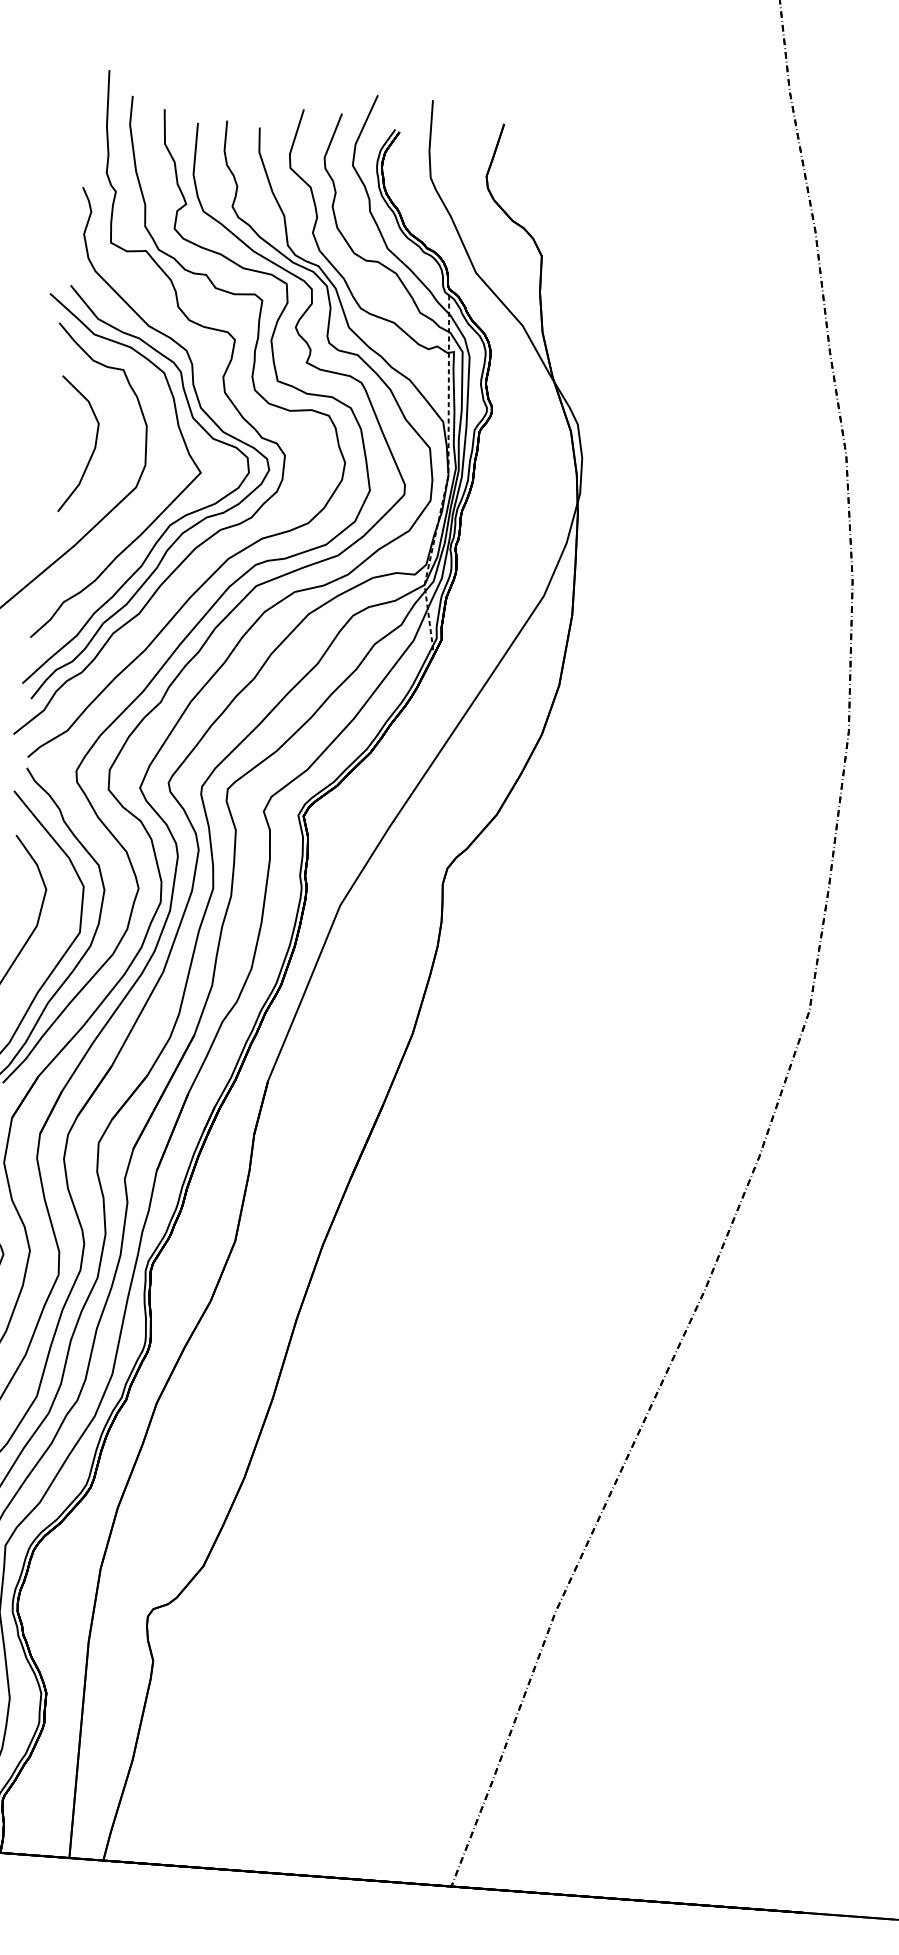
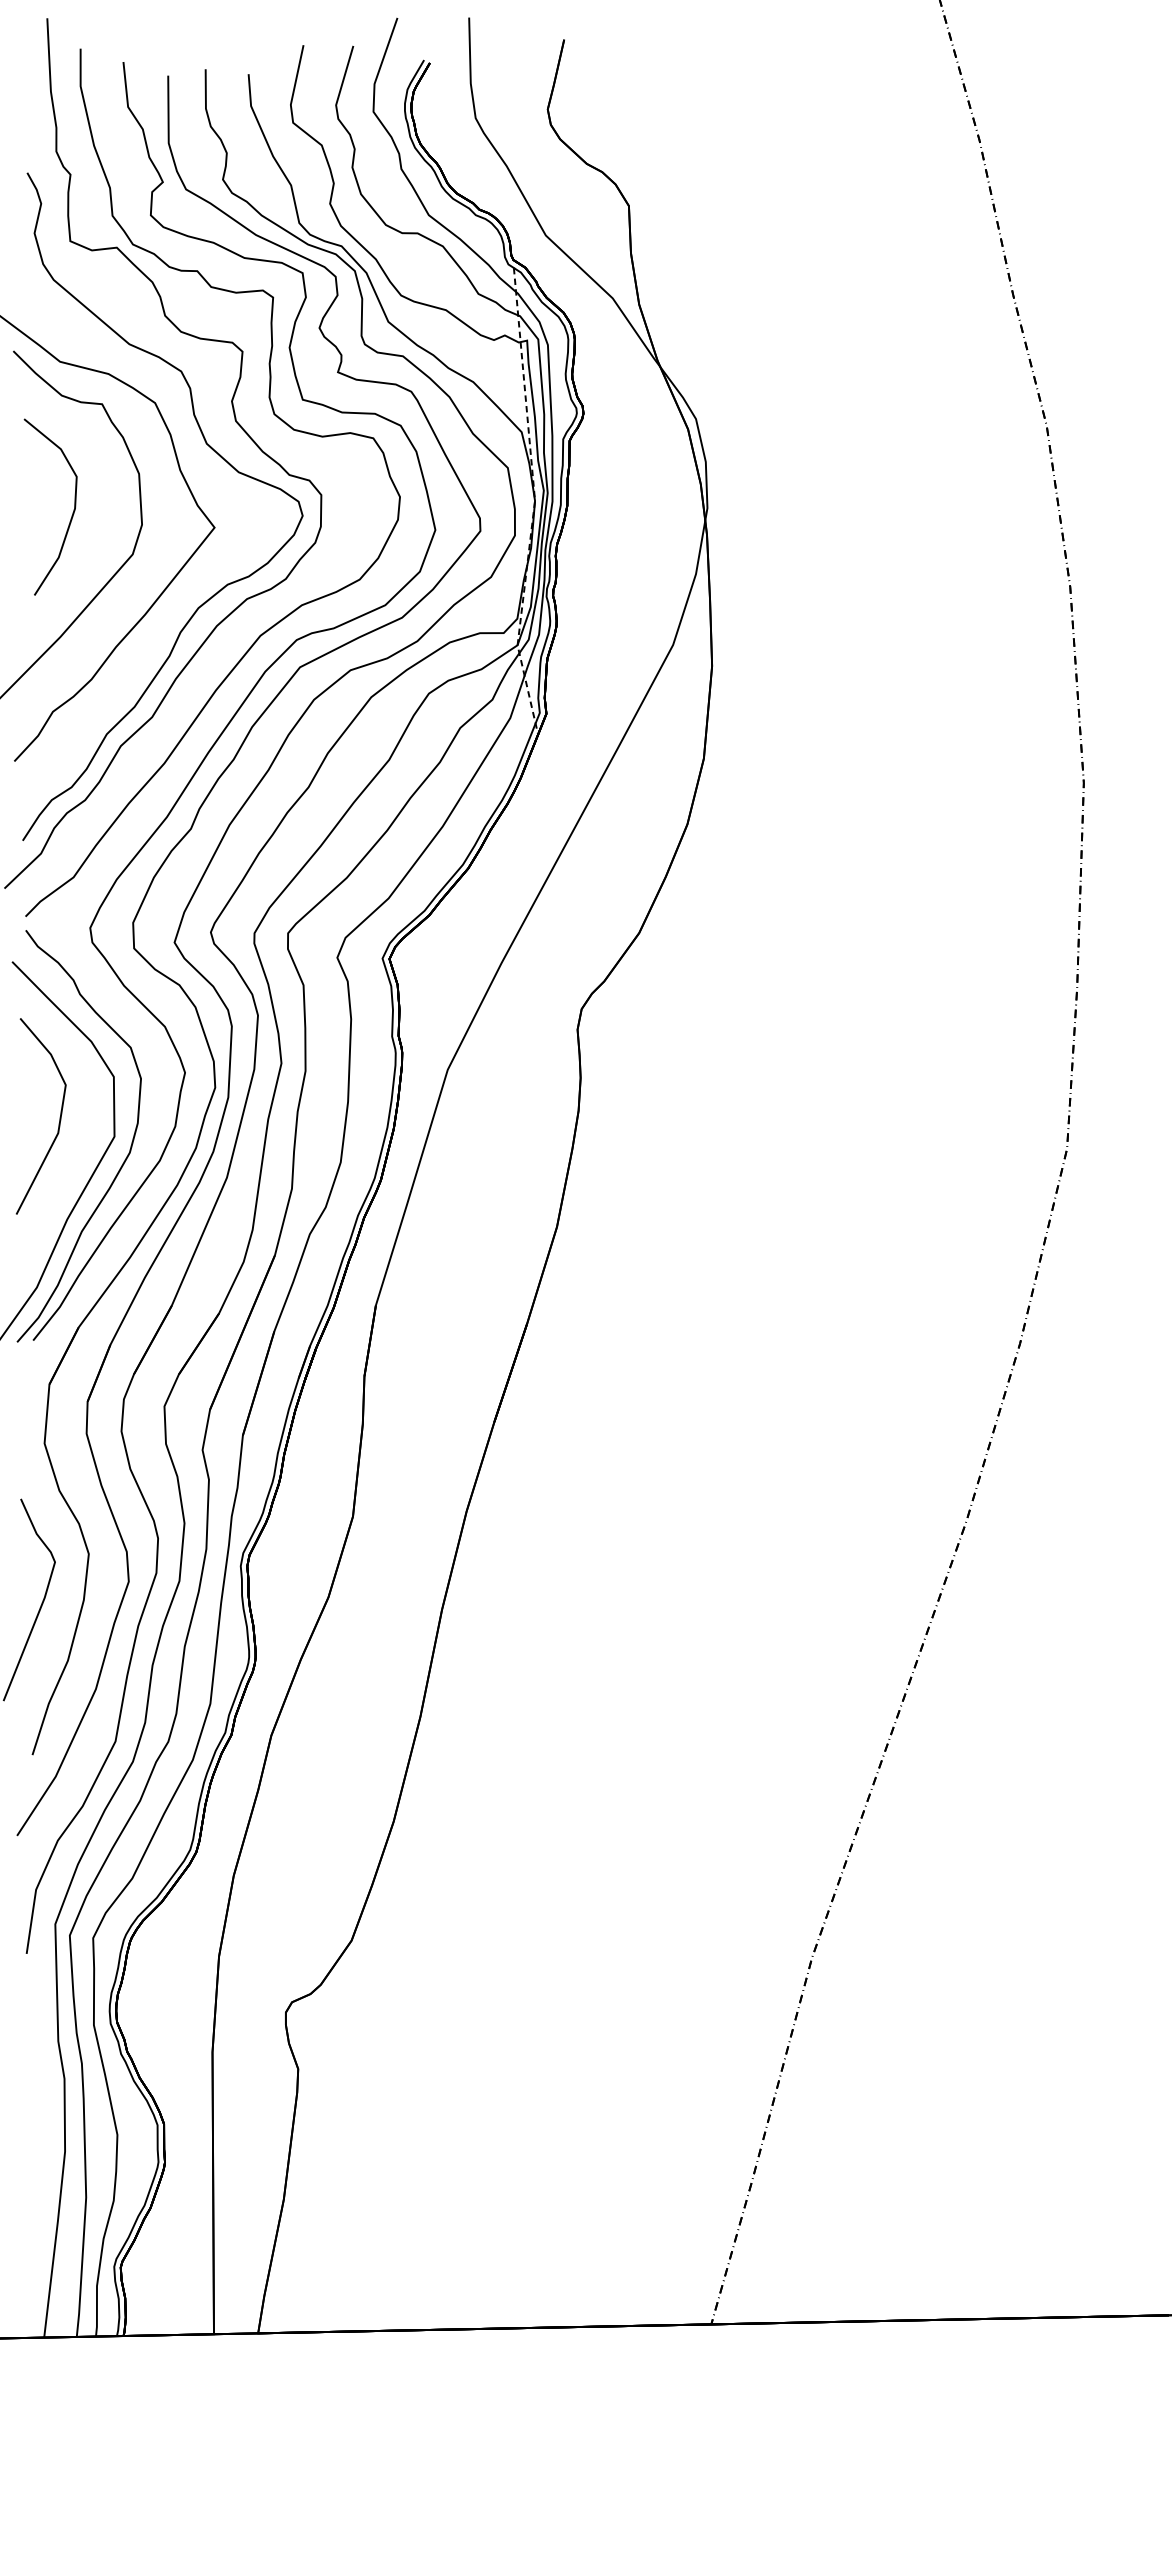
curve: (169, 524) -> (180, 598), removed

